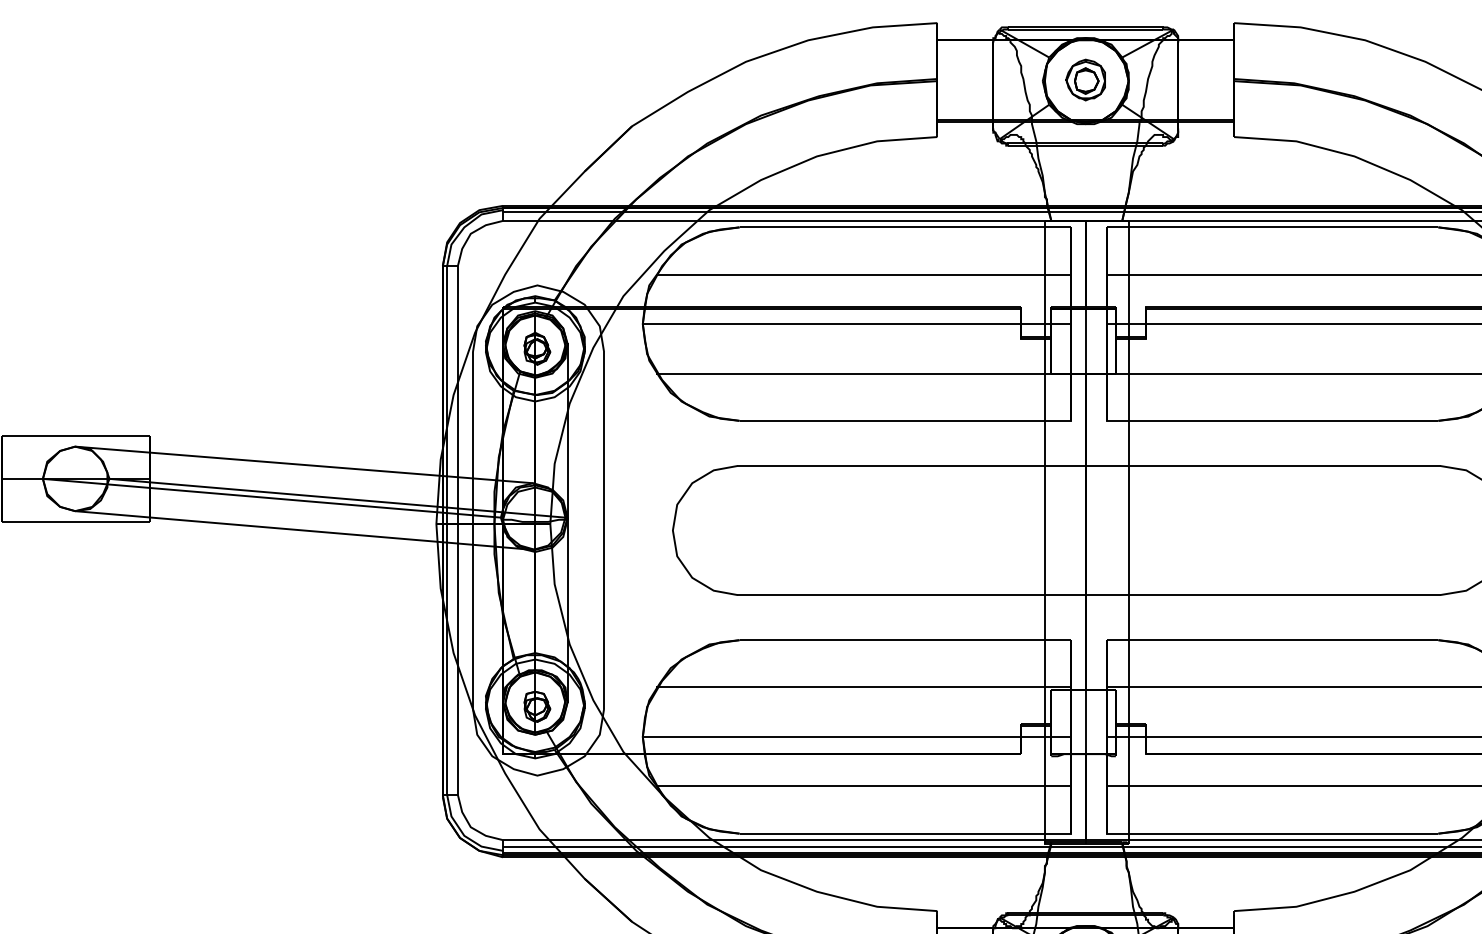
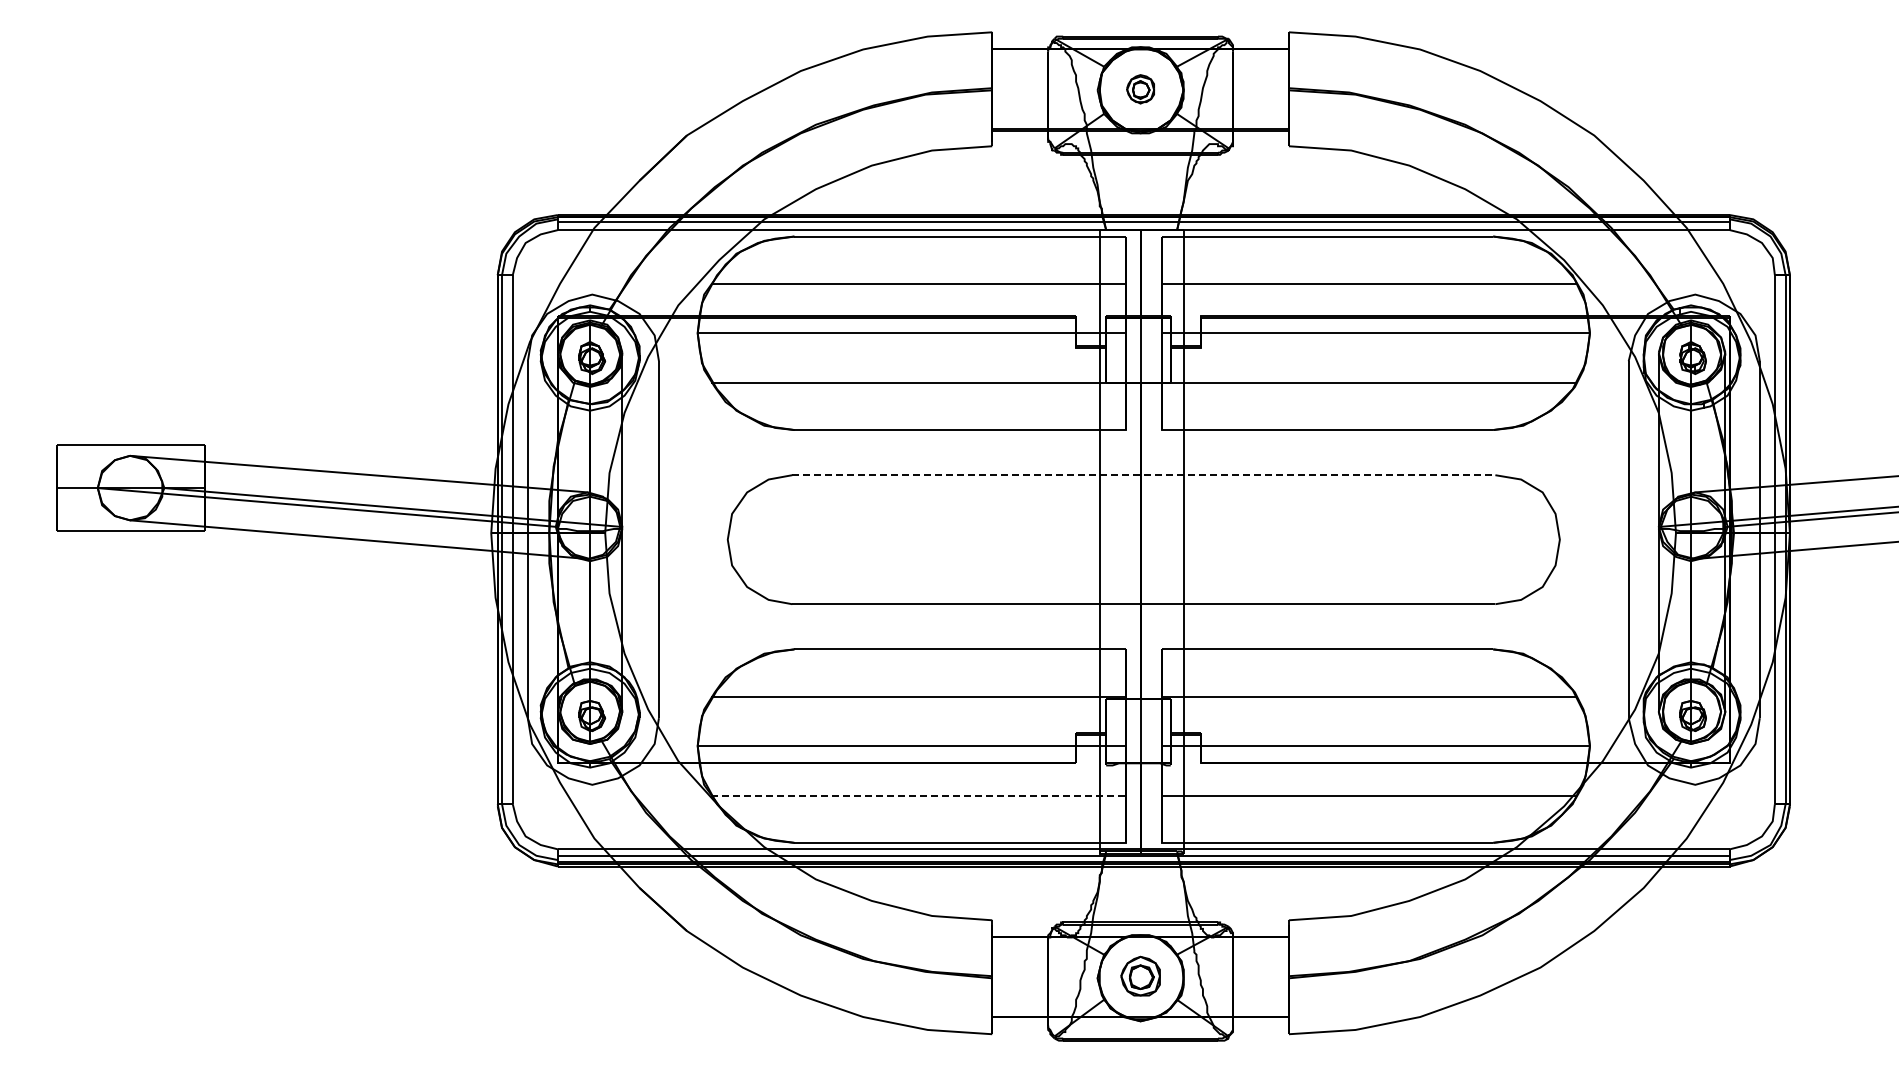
part: (1085, 80) -> (1140, 89), size x0.7
line: (1088, 466) -> (1143, 475), solid -> dashed
line: (863, 786) -> (918, 795), solid -> dashed

